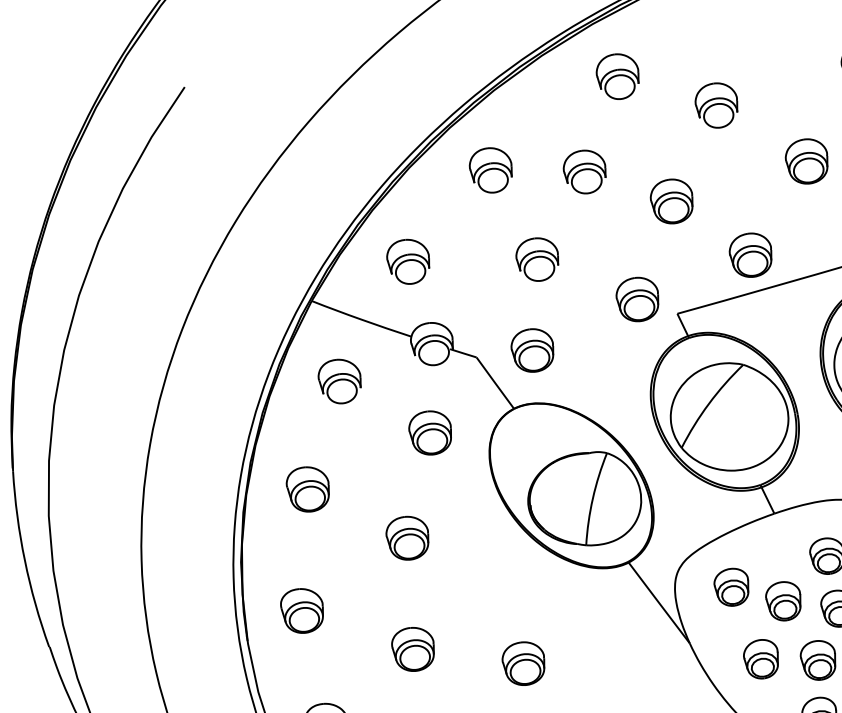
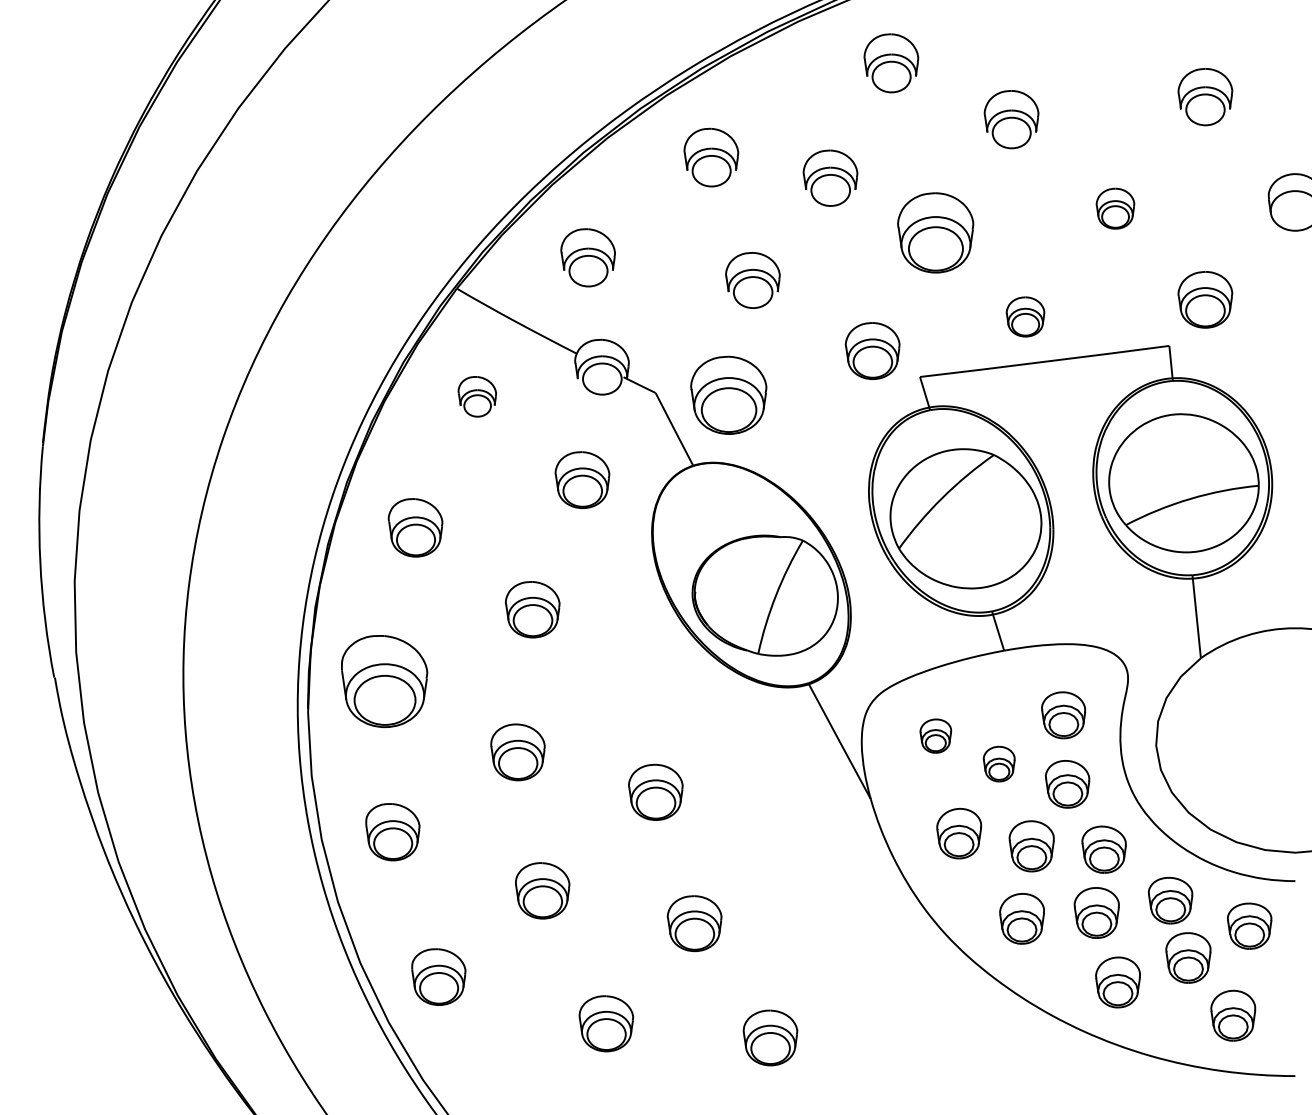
part: (807, 161) -> (1115, 208), size x0.7
part: (672, 201) -> (935, 232), size x1.4
part: (751, 254) -> (1025, 316), size x0.7
part: (532, 349) -> (728, 394), size x1.4
part: (340, 381) -> (477, 396), size x0.7
part: (731, 586) -> (935, 735), size x0.7
part: (784, 600) -> (999, 763), size x0.7
part: (302, 610) -> (383, 681), size x1.6

